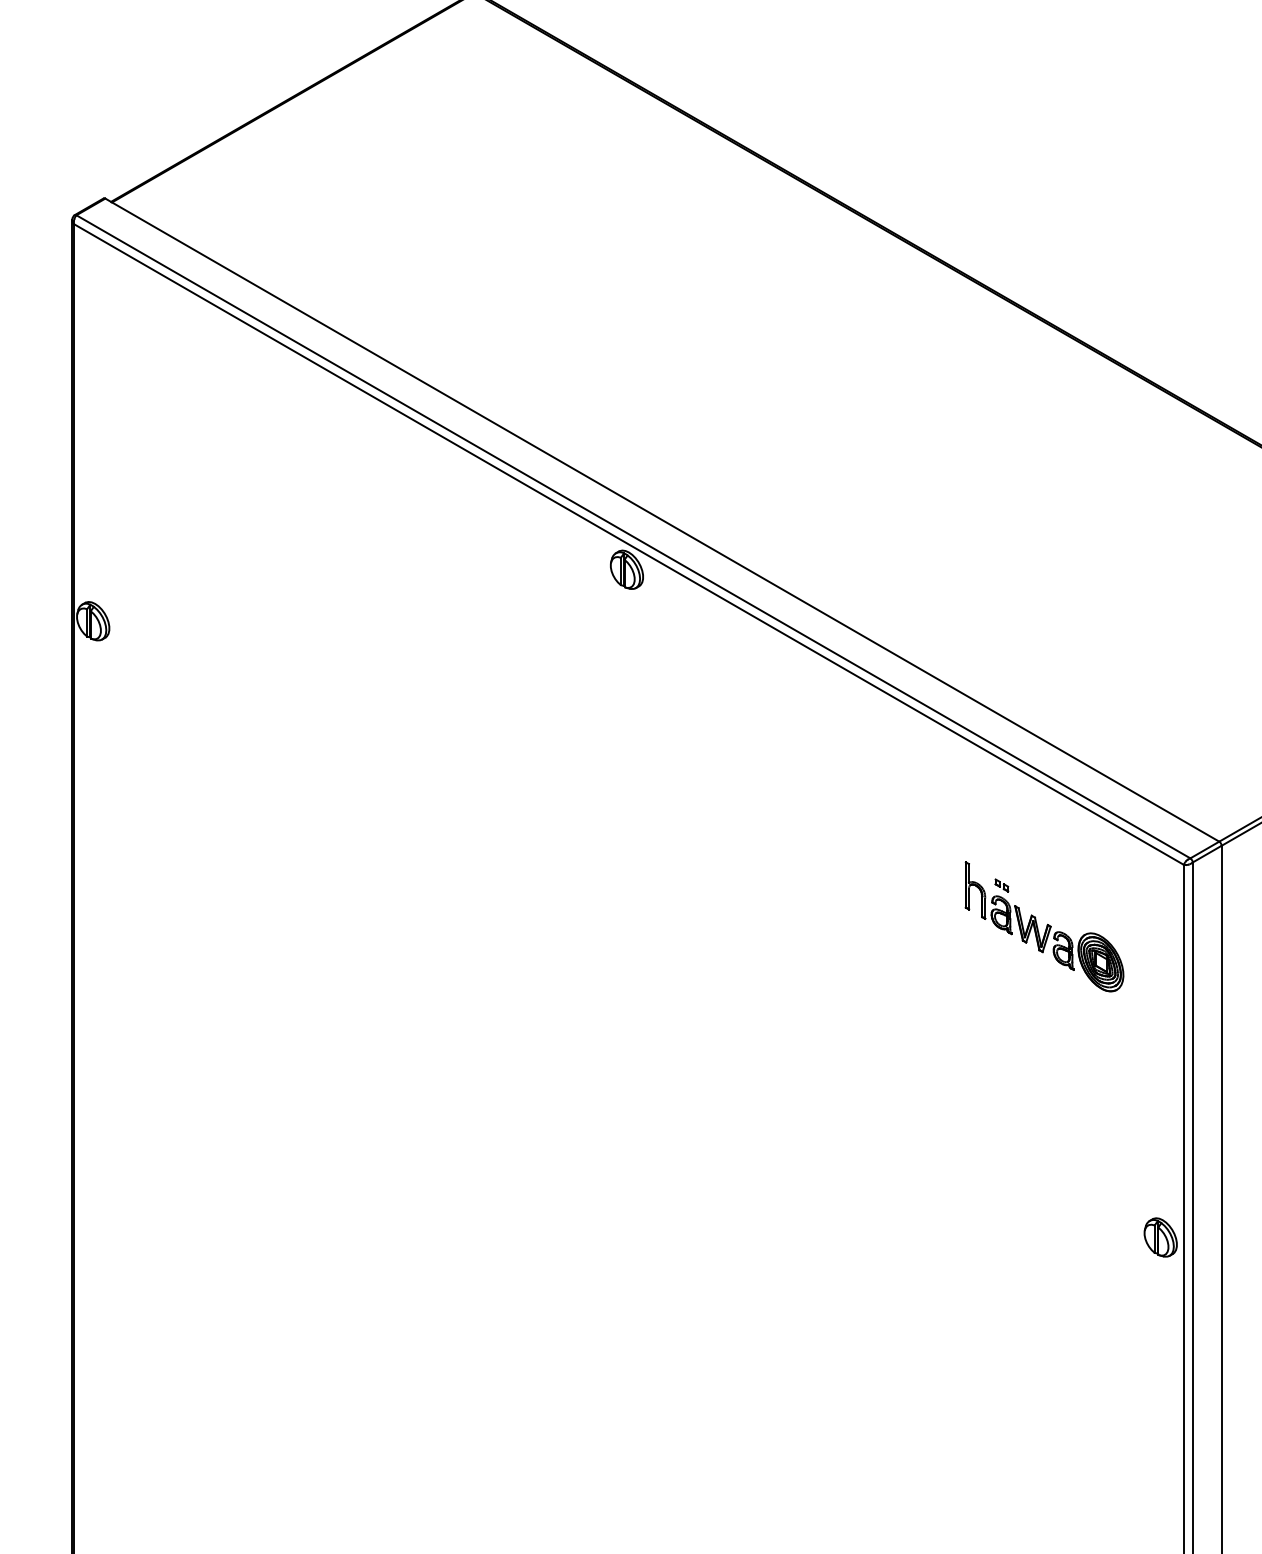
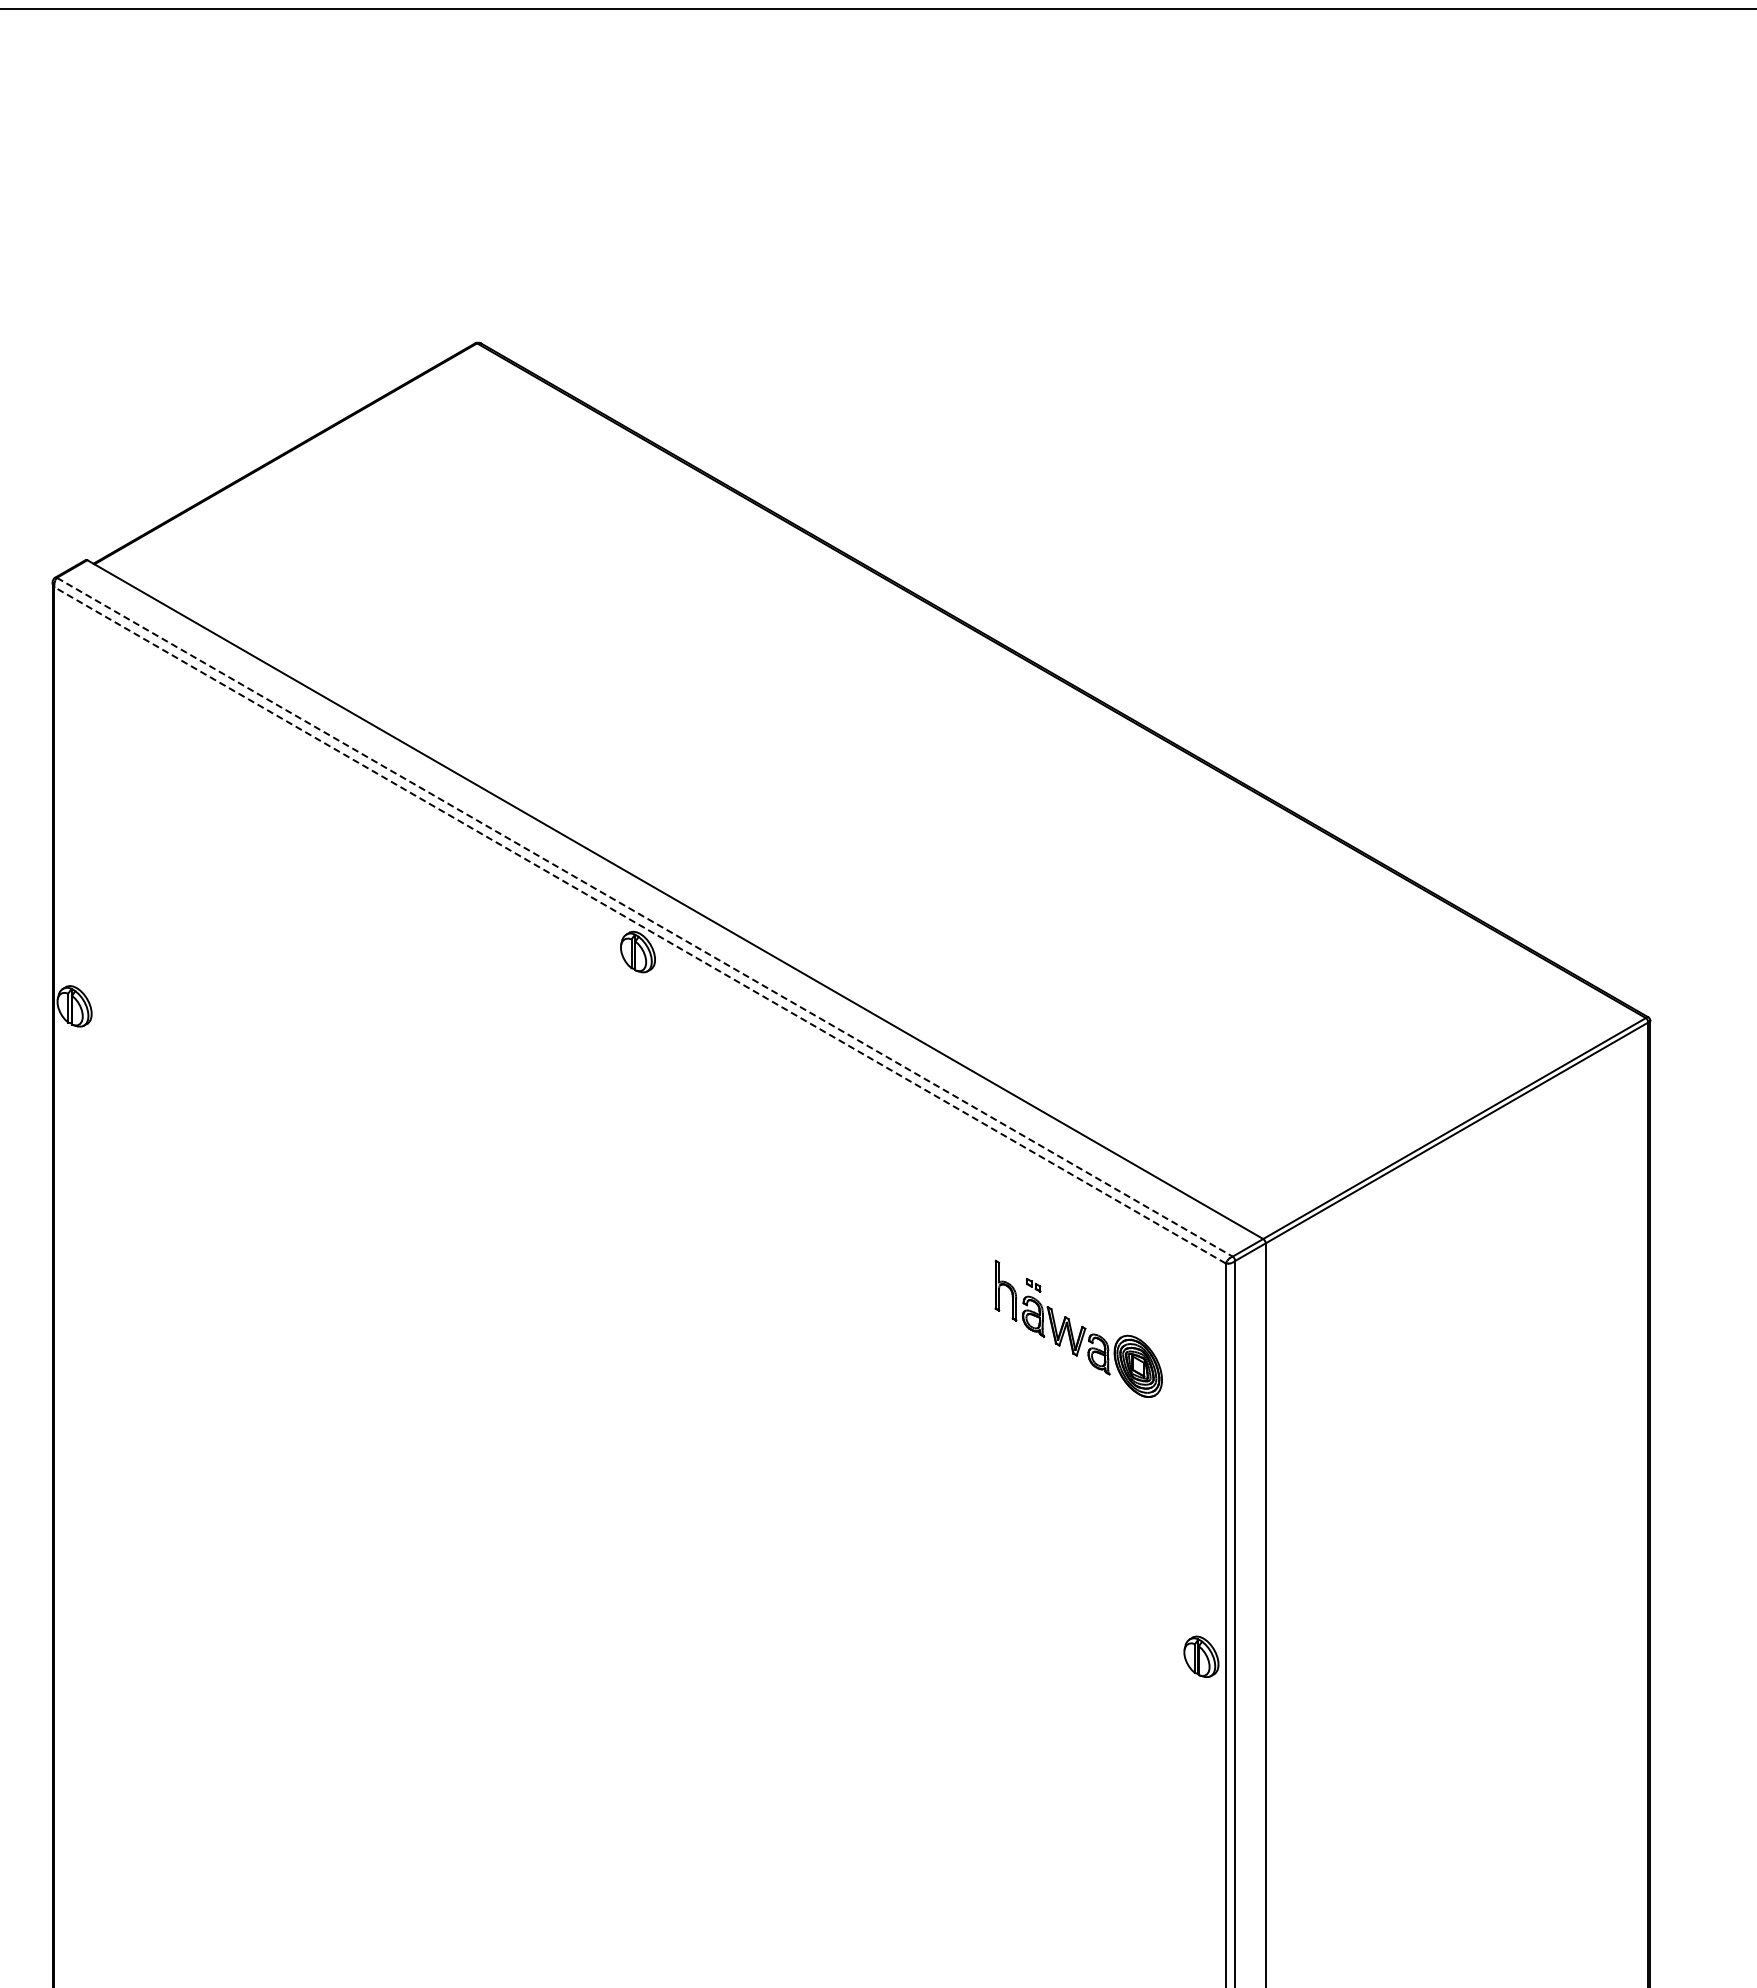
line: (633, 537) -> (644, 917), solid -> dashed
line: (628, 544) -> (639, 925), solid -> dashed

